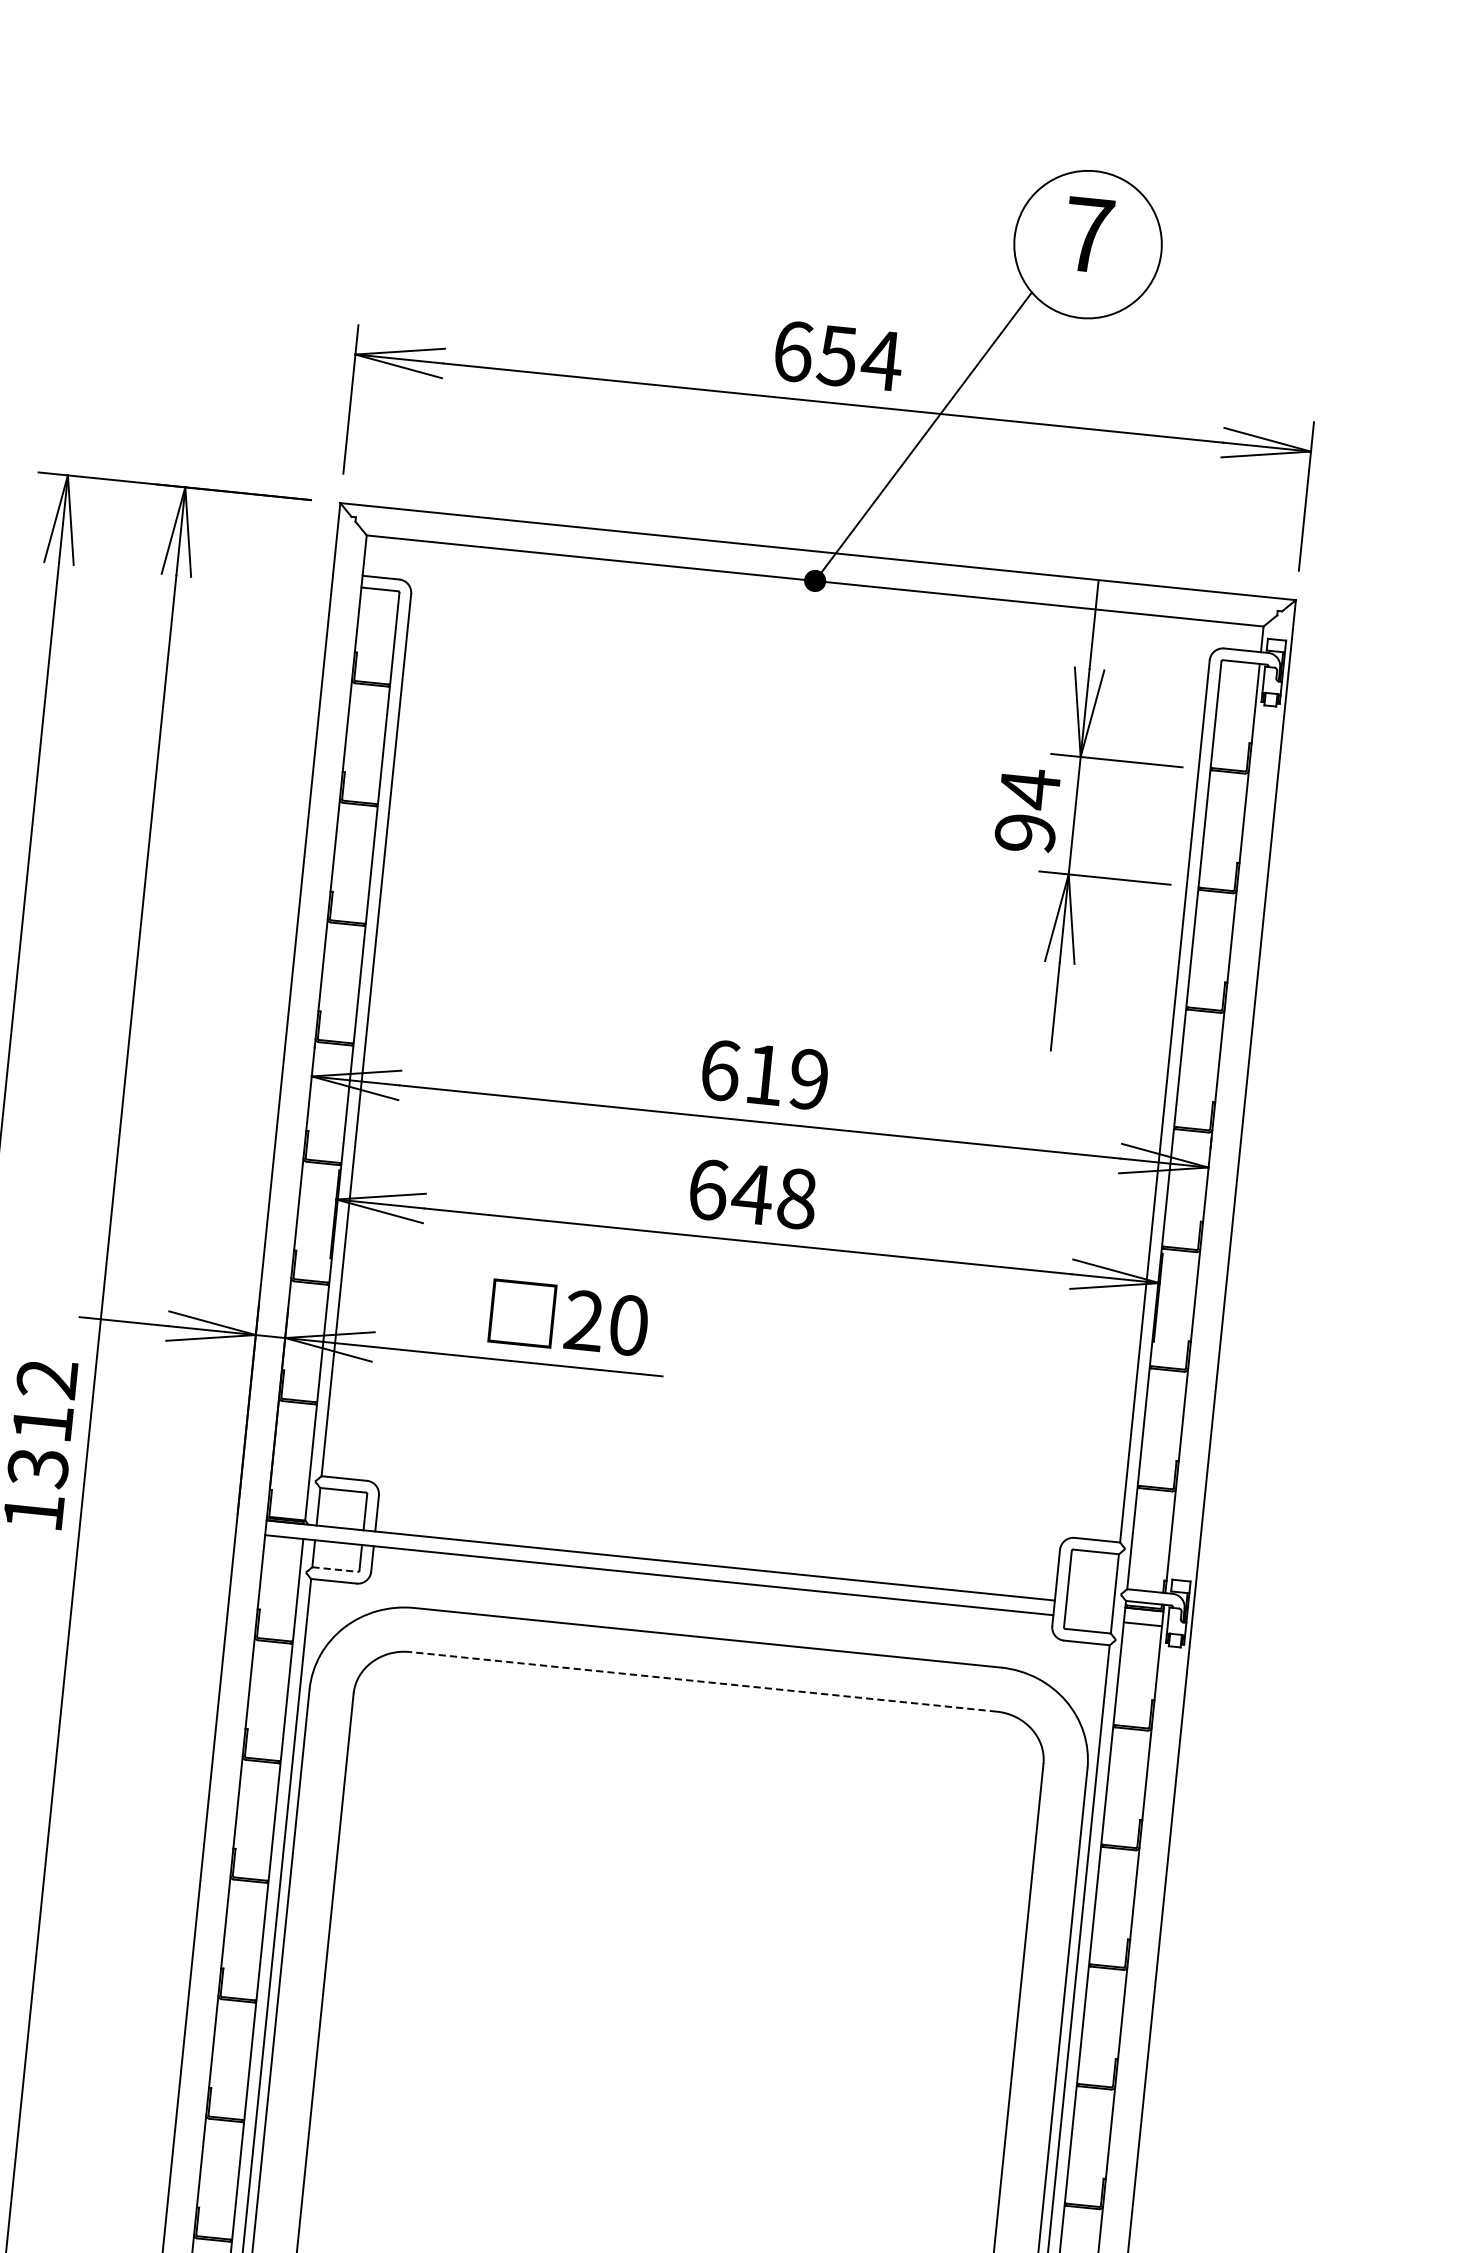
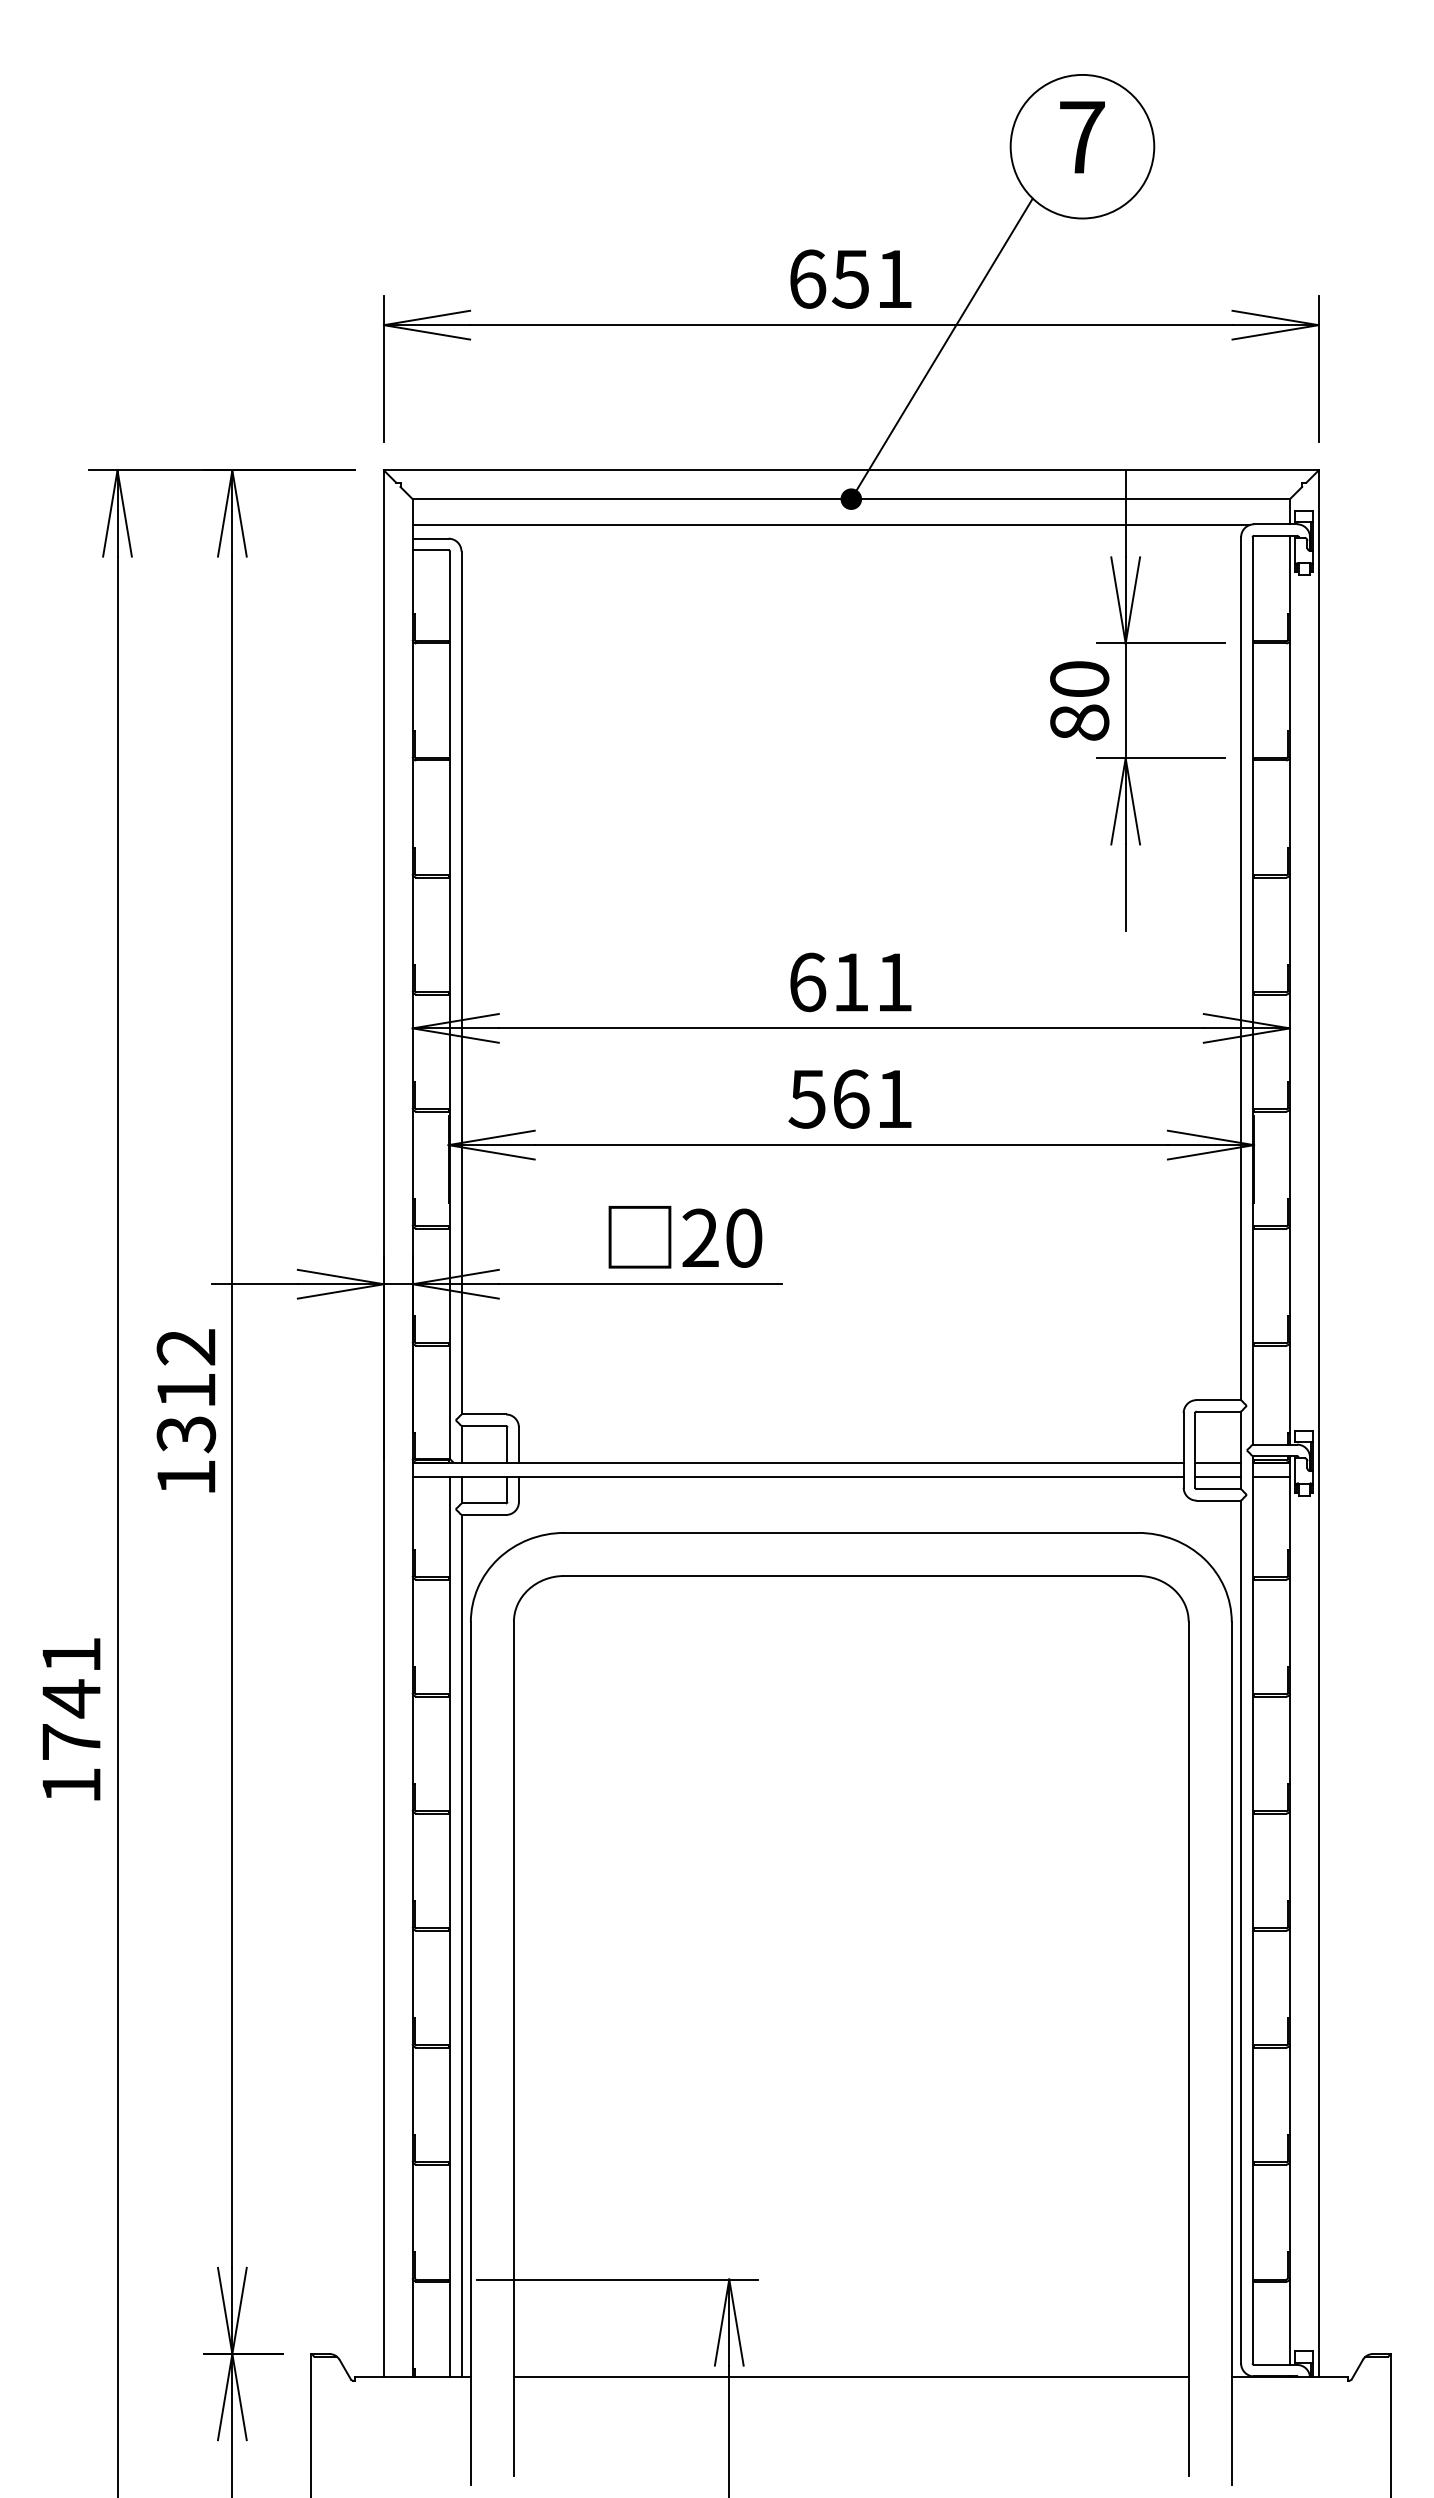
text: (882, 359) -> (894, 278), 654 -> 651
line: (792, 605) -> (831, 525), added
text: (1027, 809) -> (1079, 699), 94 -> 80
text: (809, 1079) -> (894, 982), 619 -> 611
text: (752, 1193) -> (850, 1098), 648 -> 561
line: (335, 1569) -> (484, 1503), dashed -> solid
line: (1090, 1603) -> (1218, 1462), added
line: (1088, 1619) -> (1218, 1477), added
line: (702, 1682) -> (850, 1576), dashed -> solid

